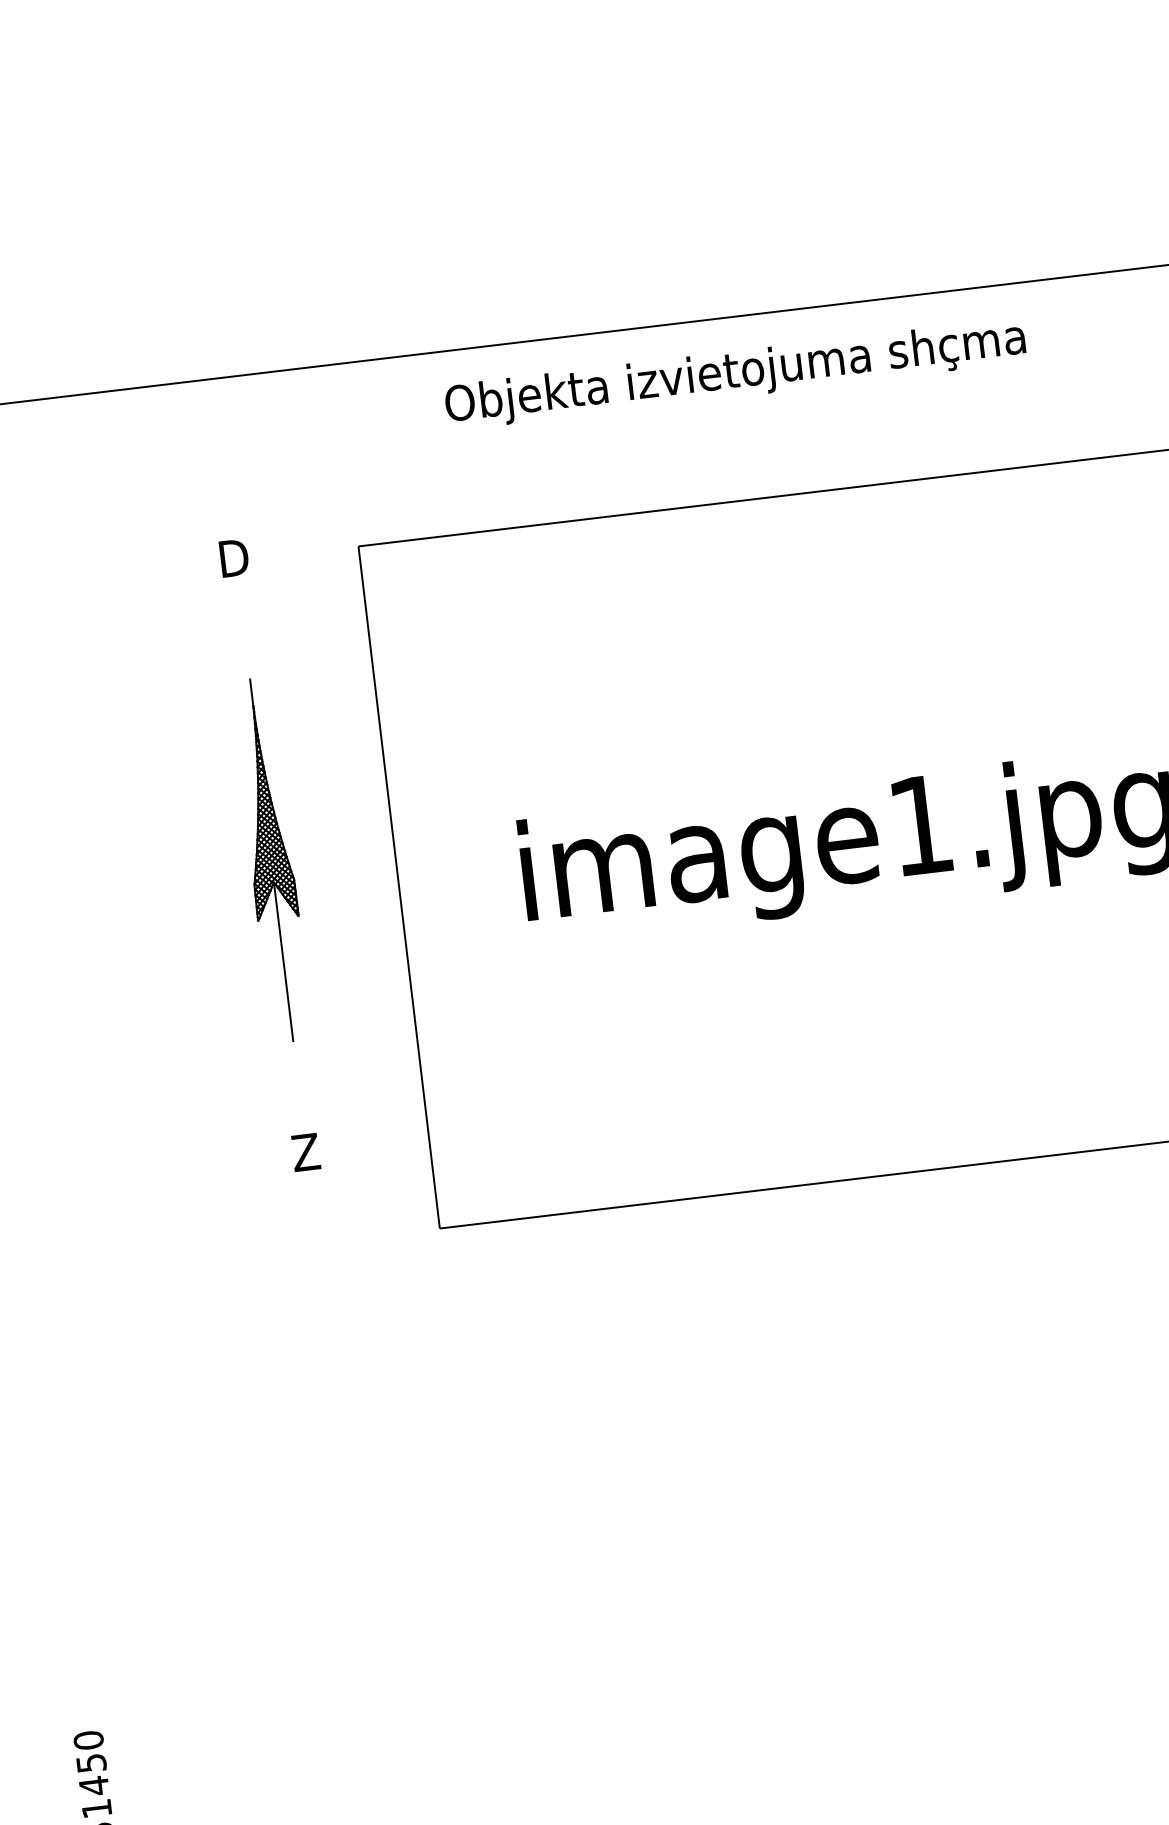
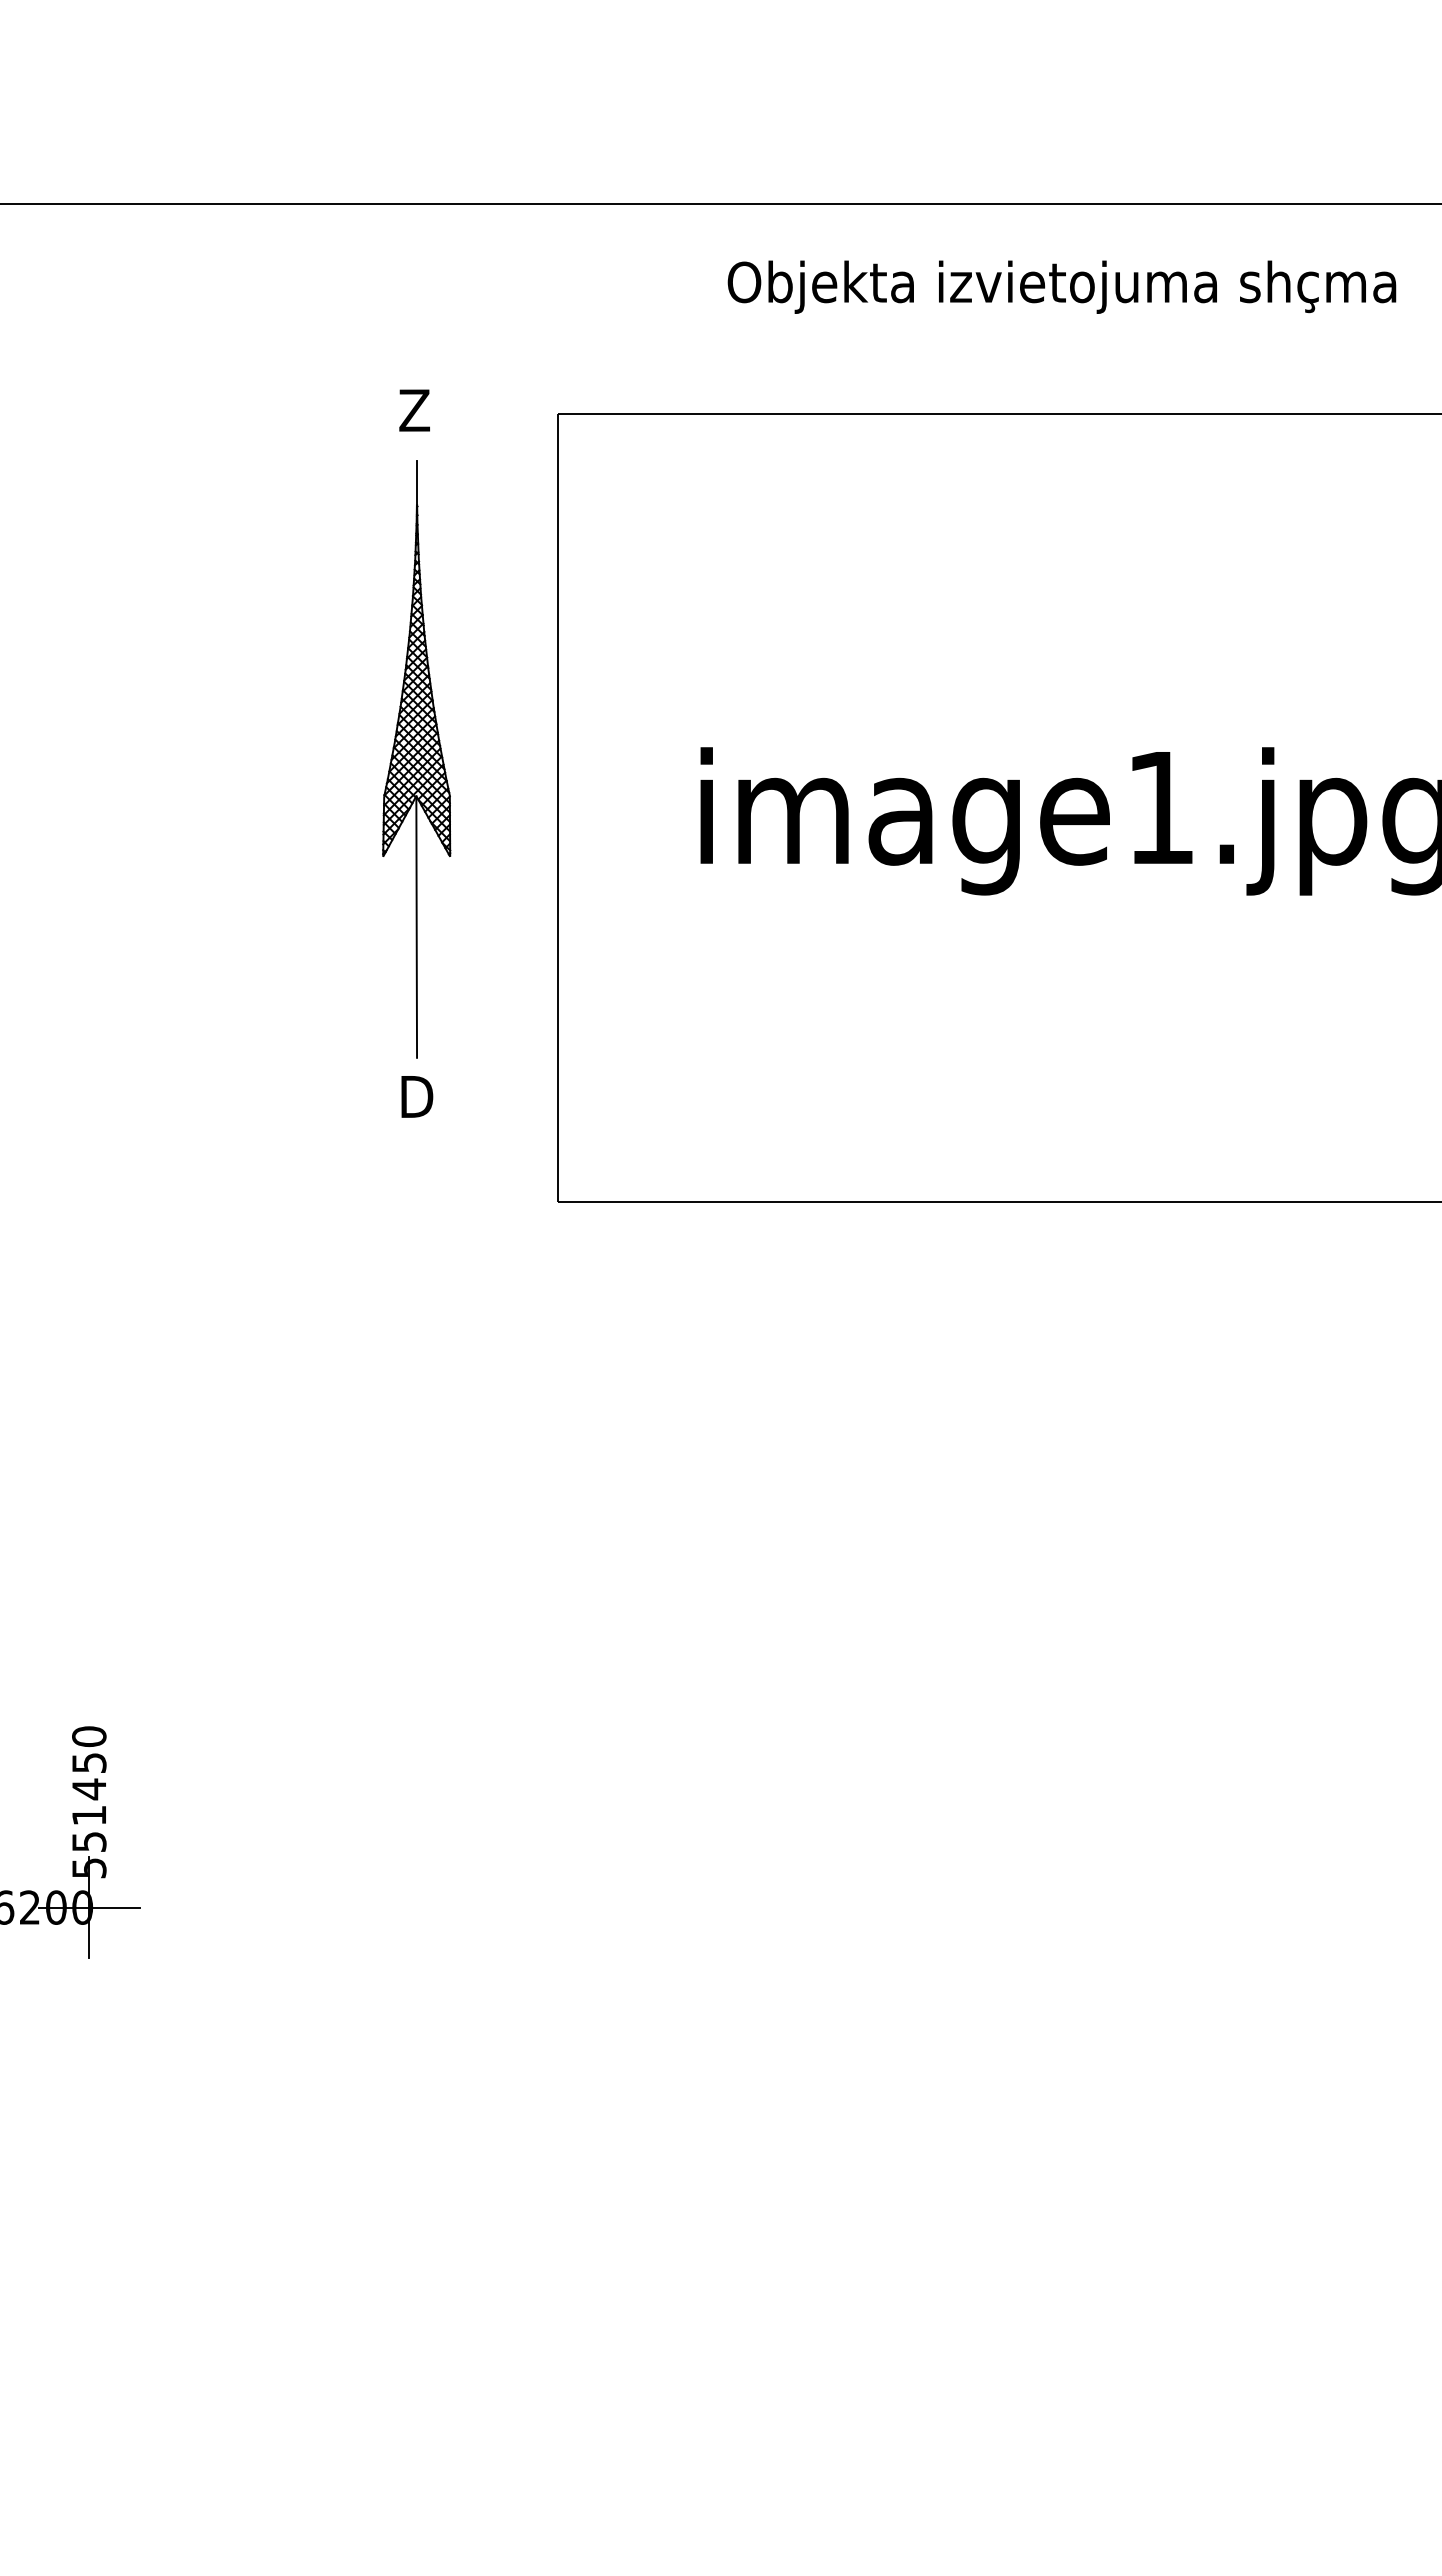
text: (735, 373) -> (1061, 286), moved
text: (234, 558) -> (415, 410), D -> Z
part: (271, 860) -> (416, 759), size x1.43
text: (306, 1152) -> (417, 1096), Z -> D

